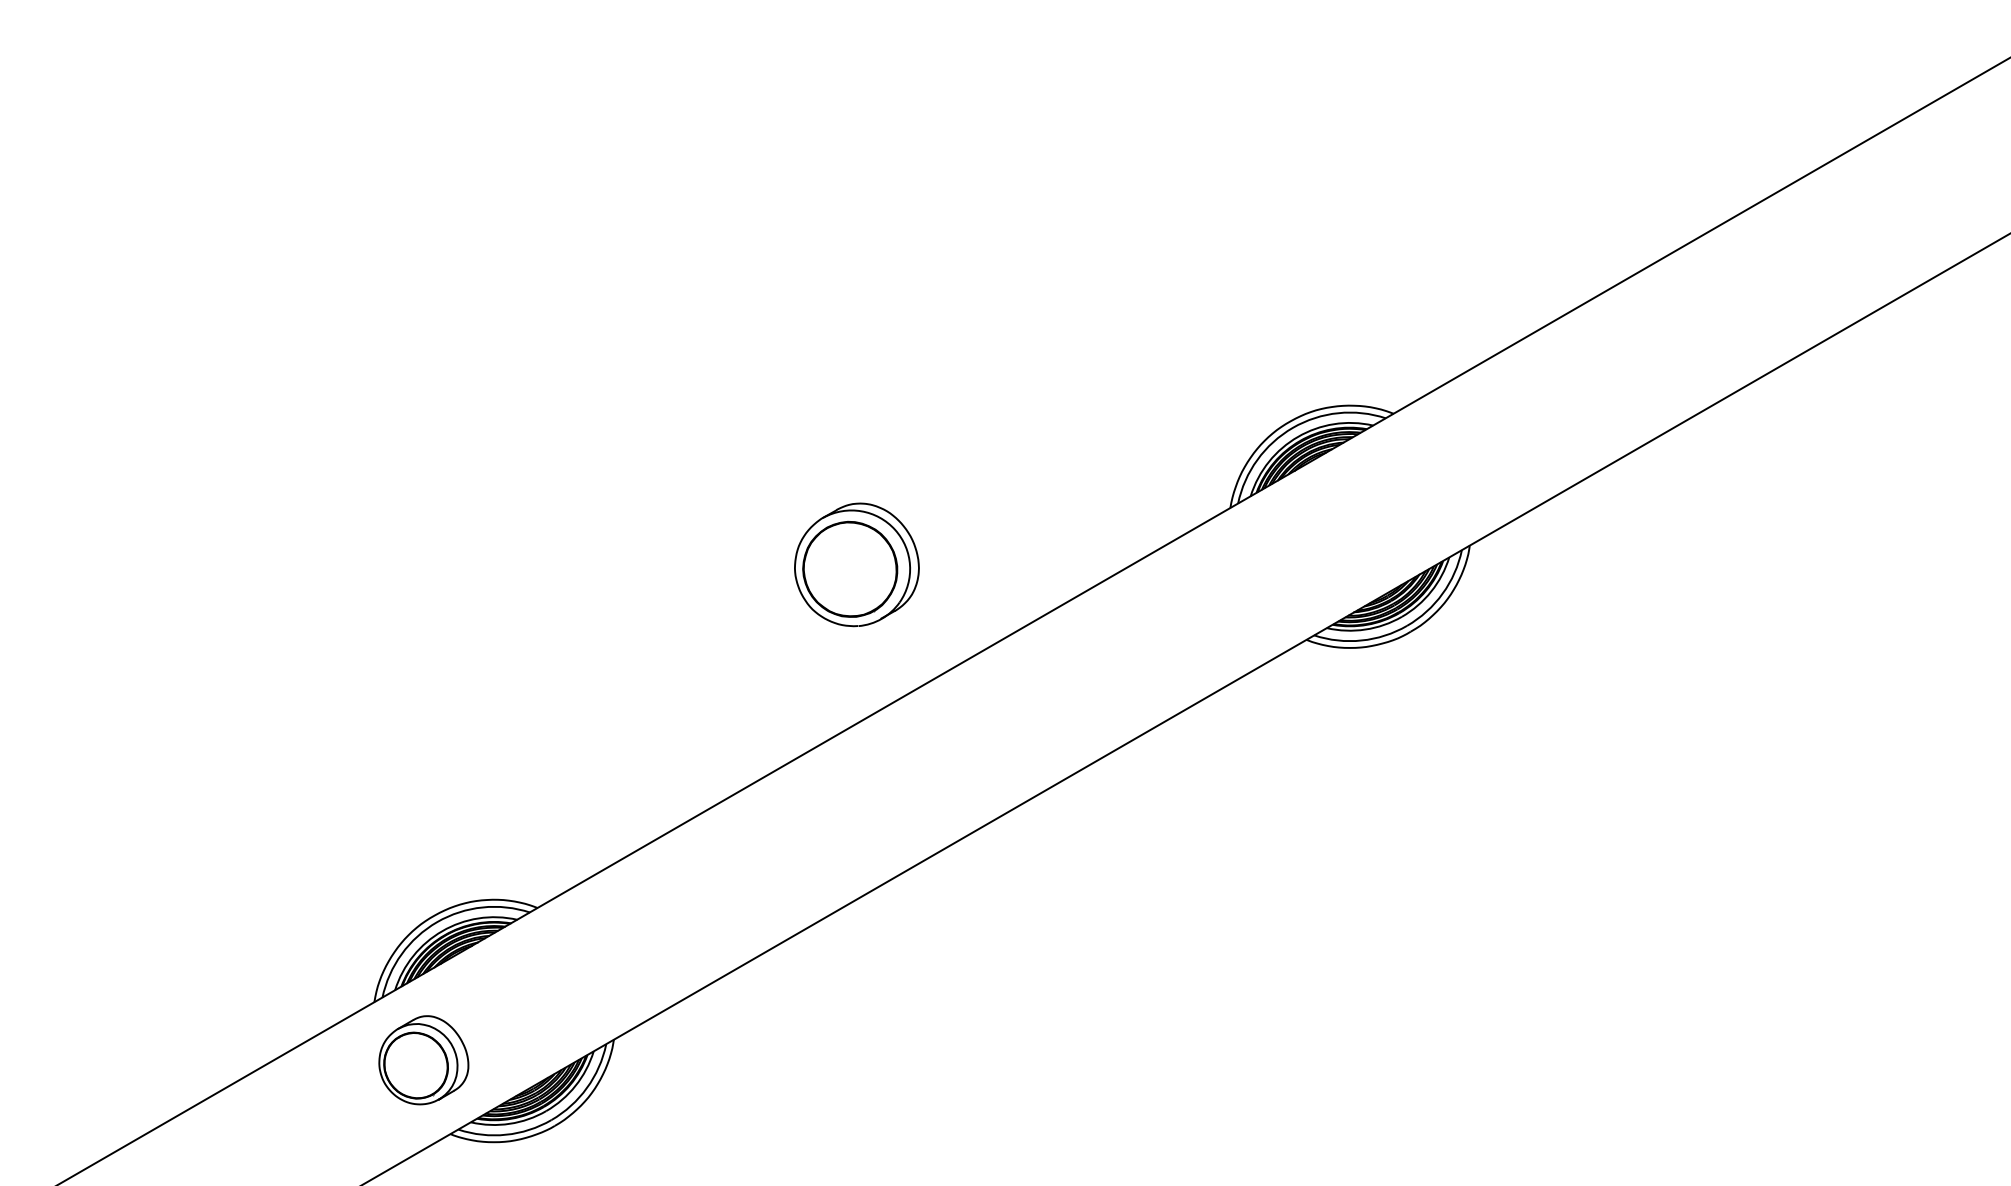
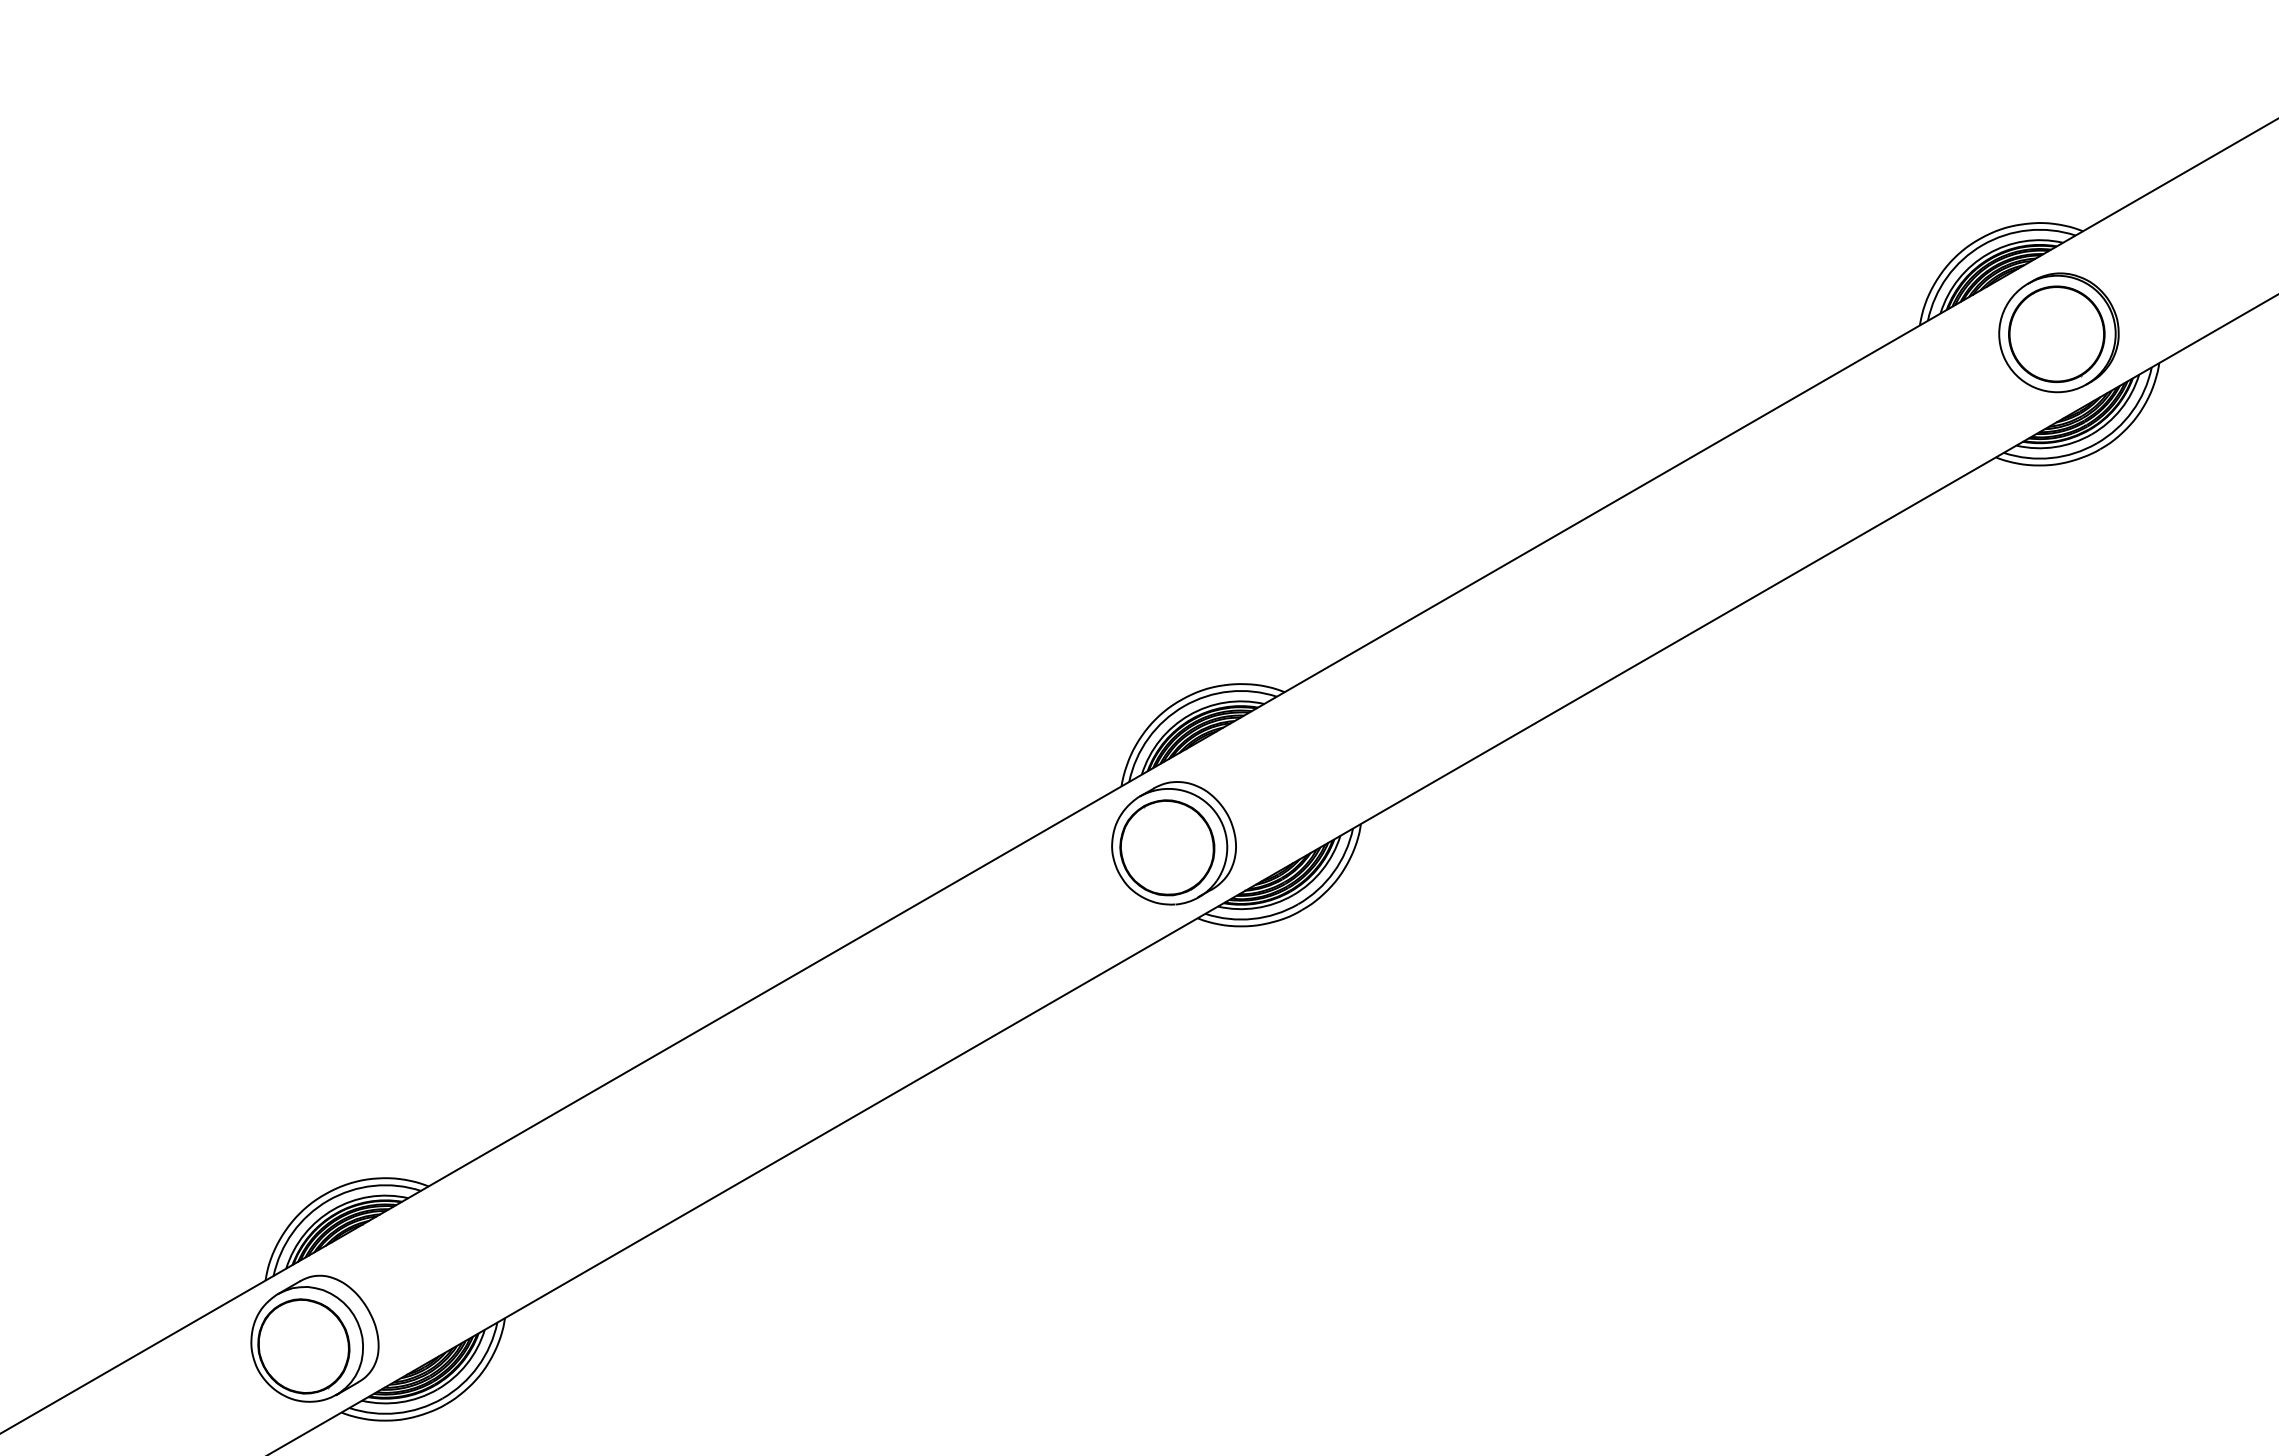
part: (856, 565) -> (1173, 843), moved
part: (423, 1060) -> (314, 1338), size x1.43

